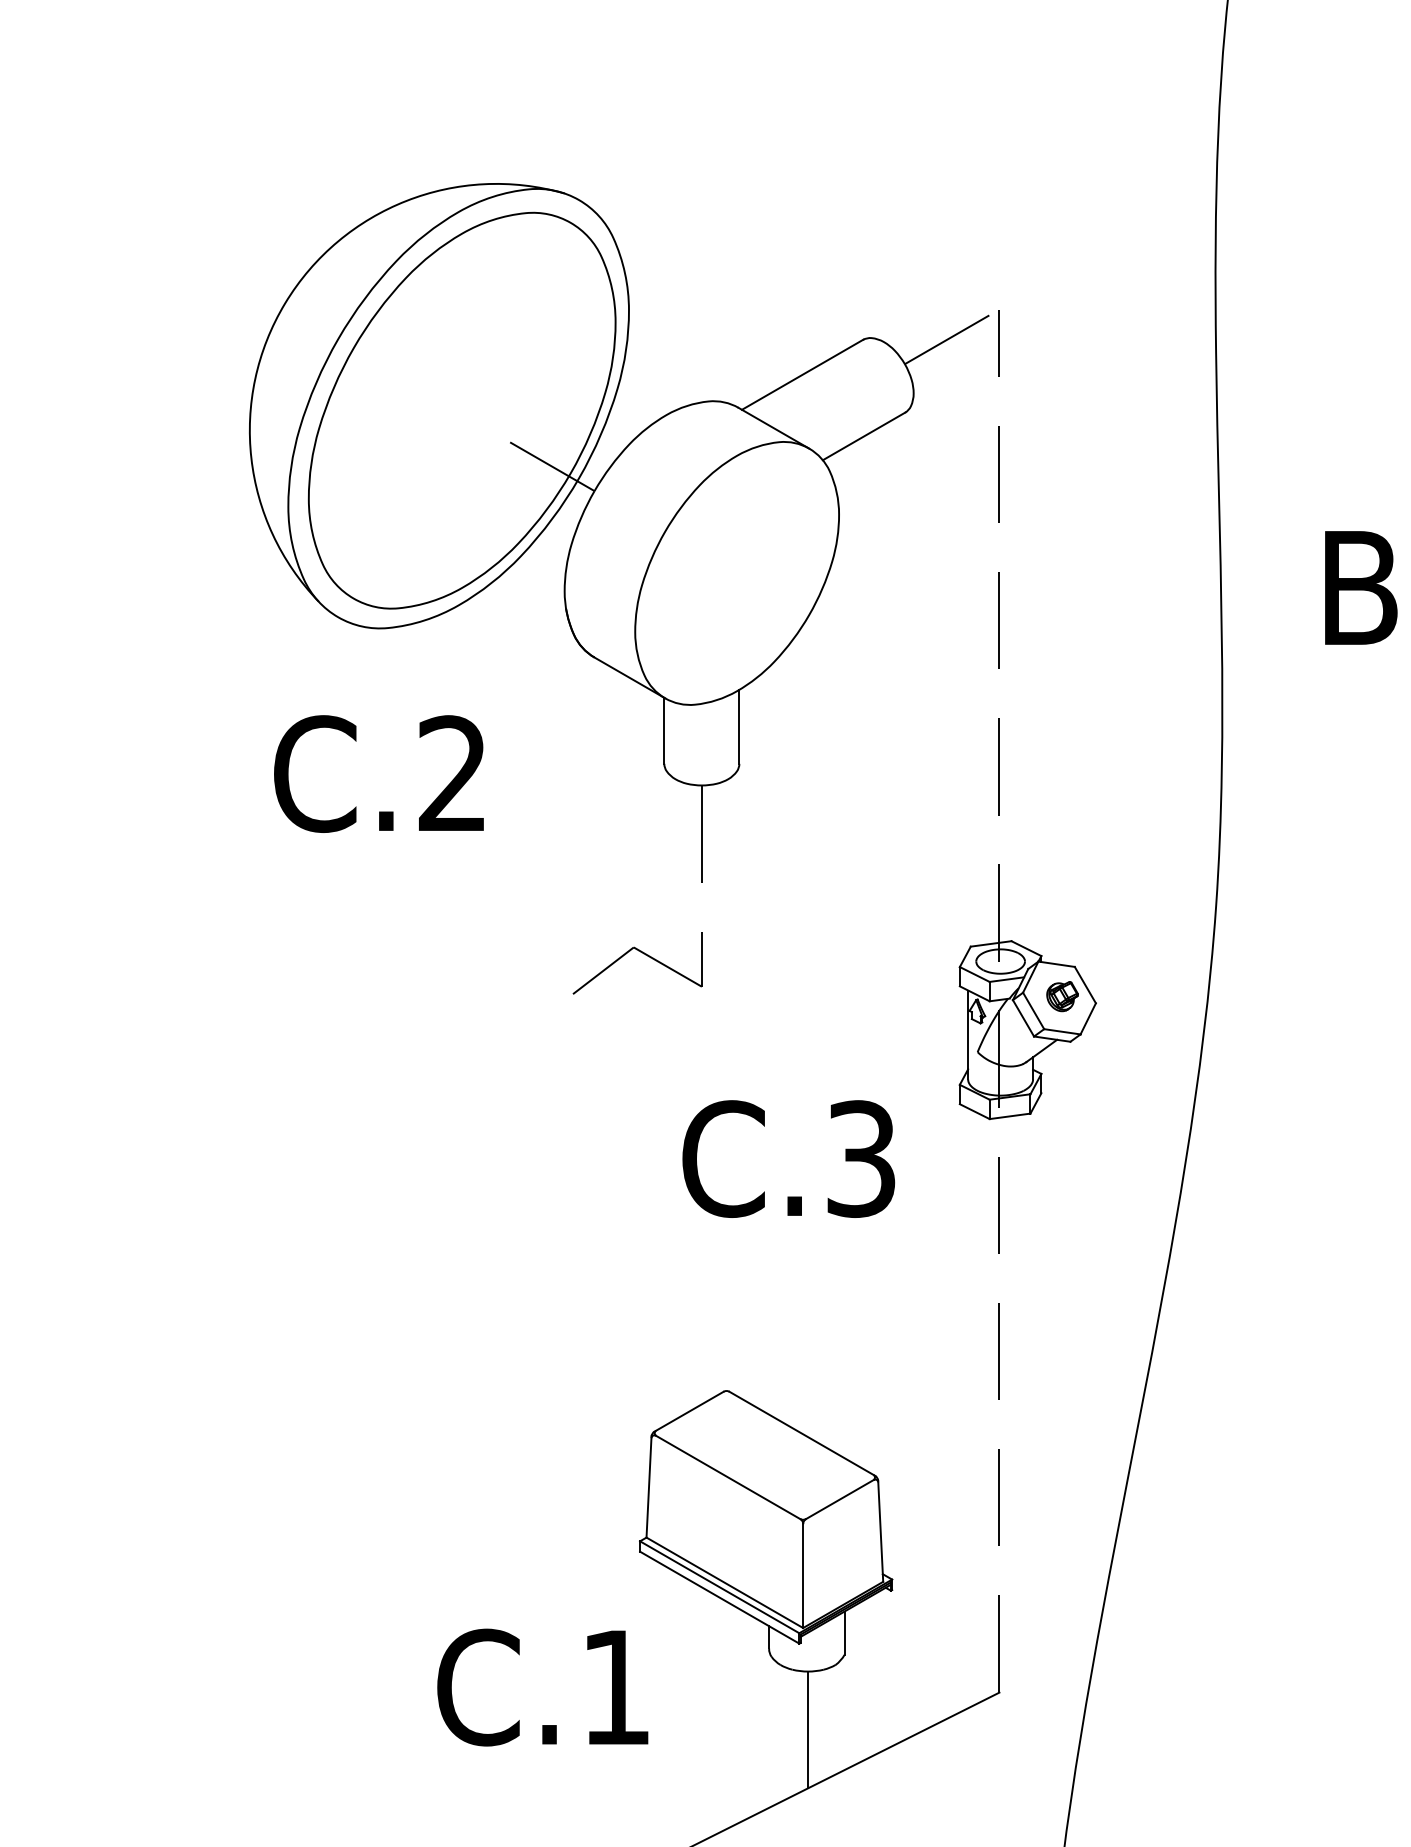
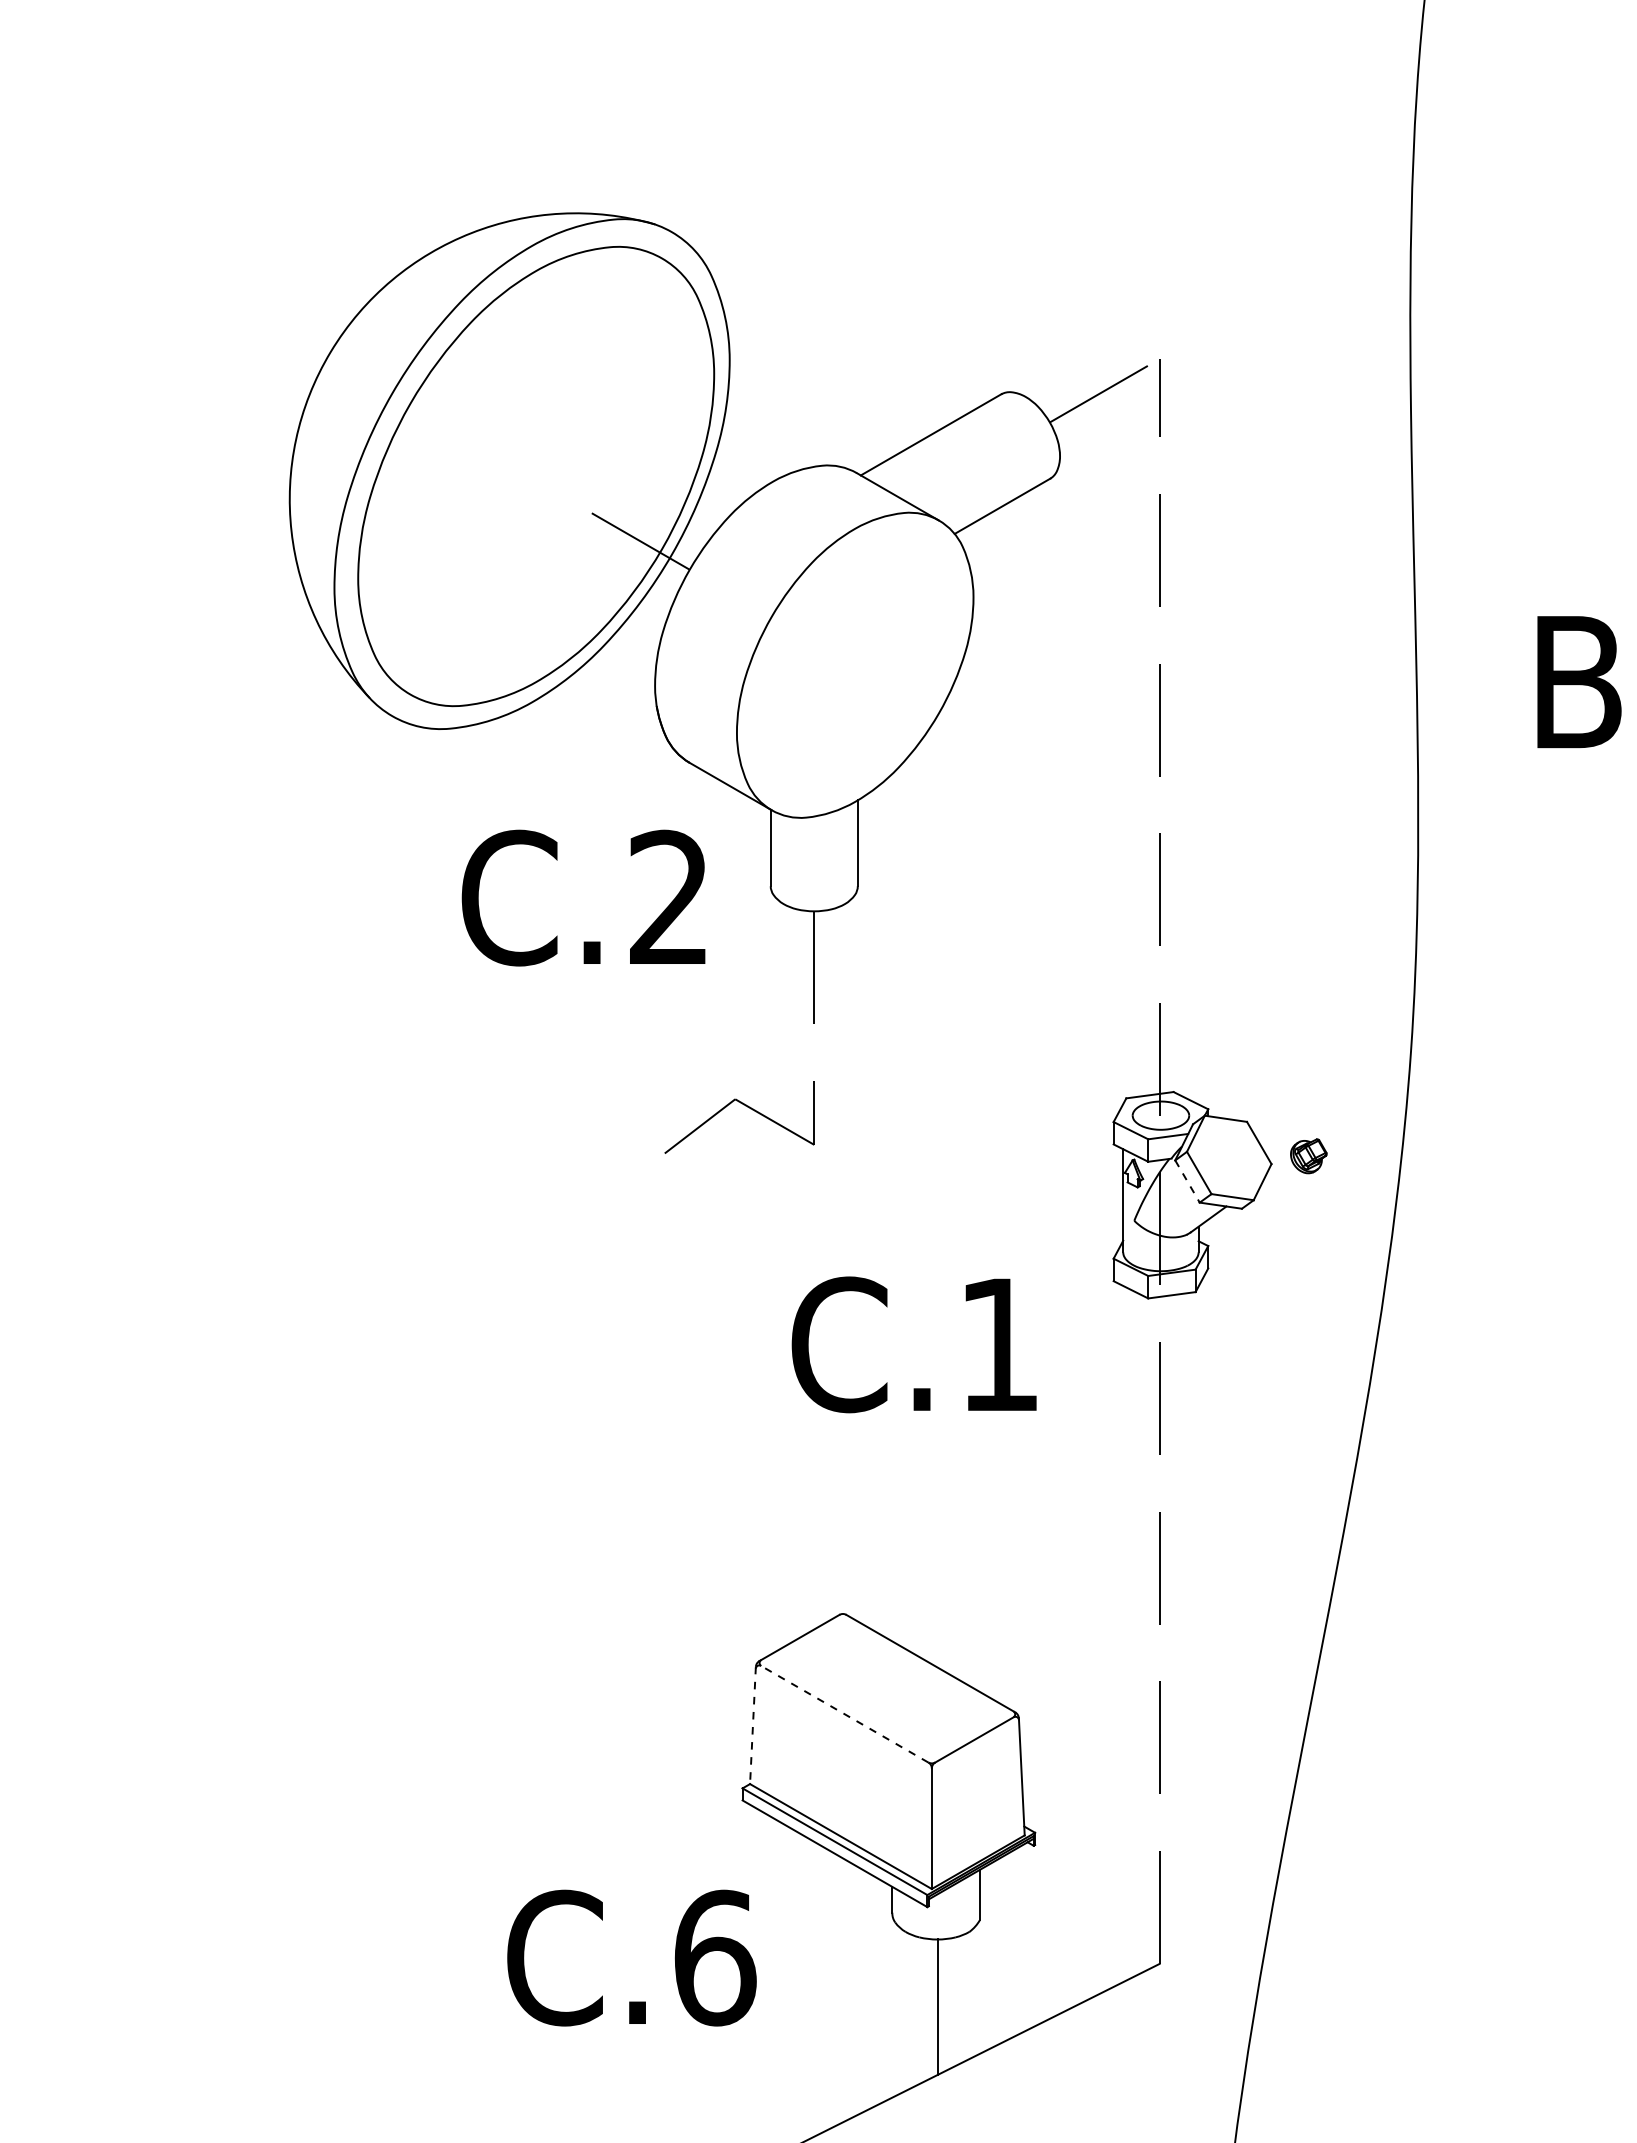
text: (378, 773) -> (583, 897), moved
part: (1062, 996) -> (1308, 1156), moved
line: (1023, 1018) -> (1187, 1181), solid -> dashed
text: (861, 1158) -> (999, 1344), C.3 -> C.1
line: (727, 1477) -> (844, 1714), solid -> dashed
line: (648, 1487) -> (752, 1725), solid -> dashed
text: (616, 1687) -> (715, 1957), C.1 -> C.6

